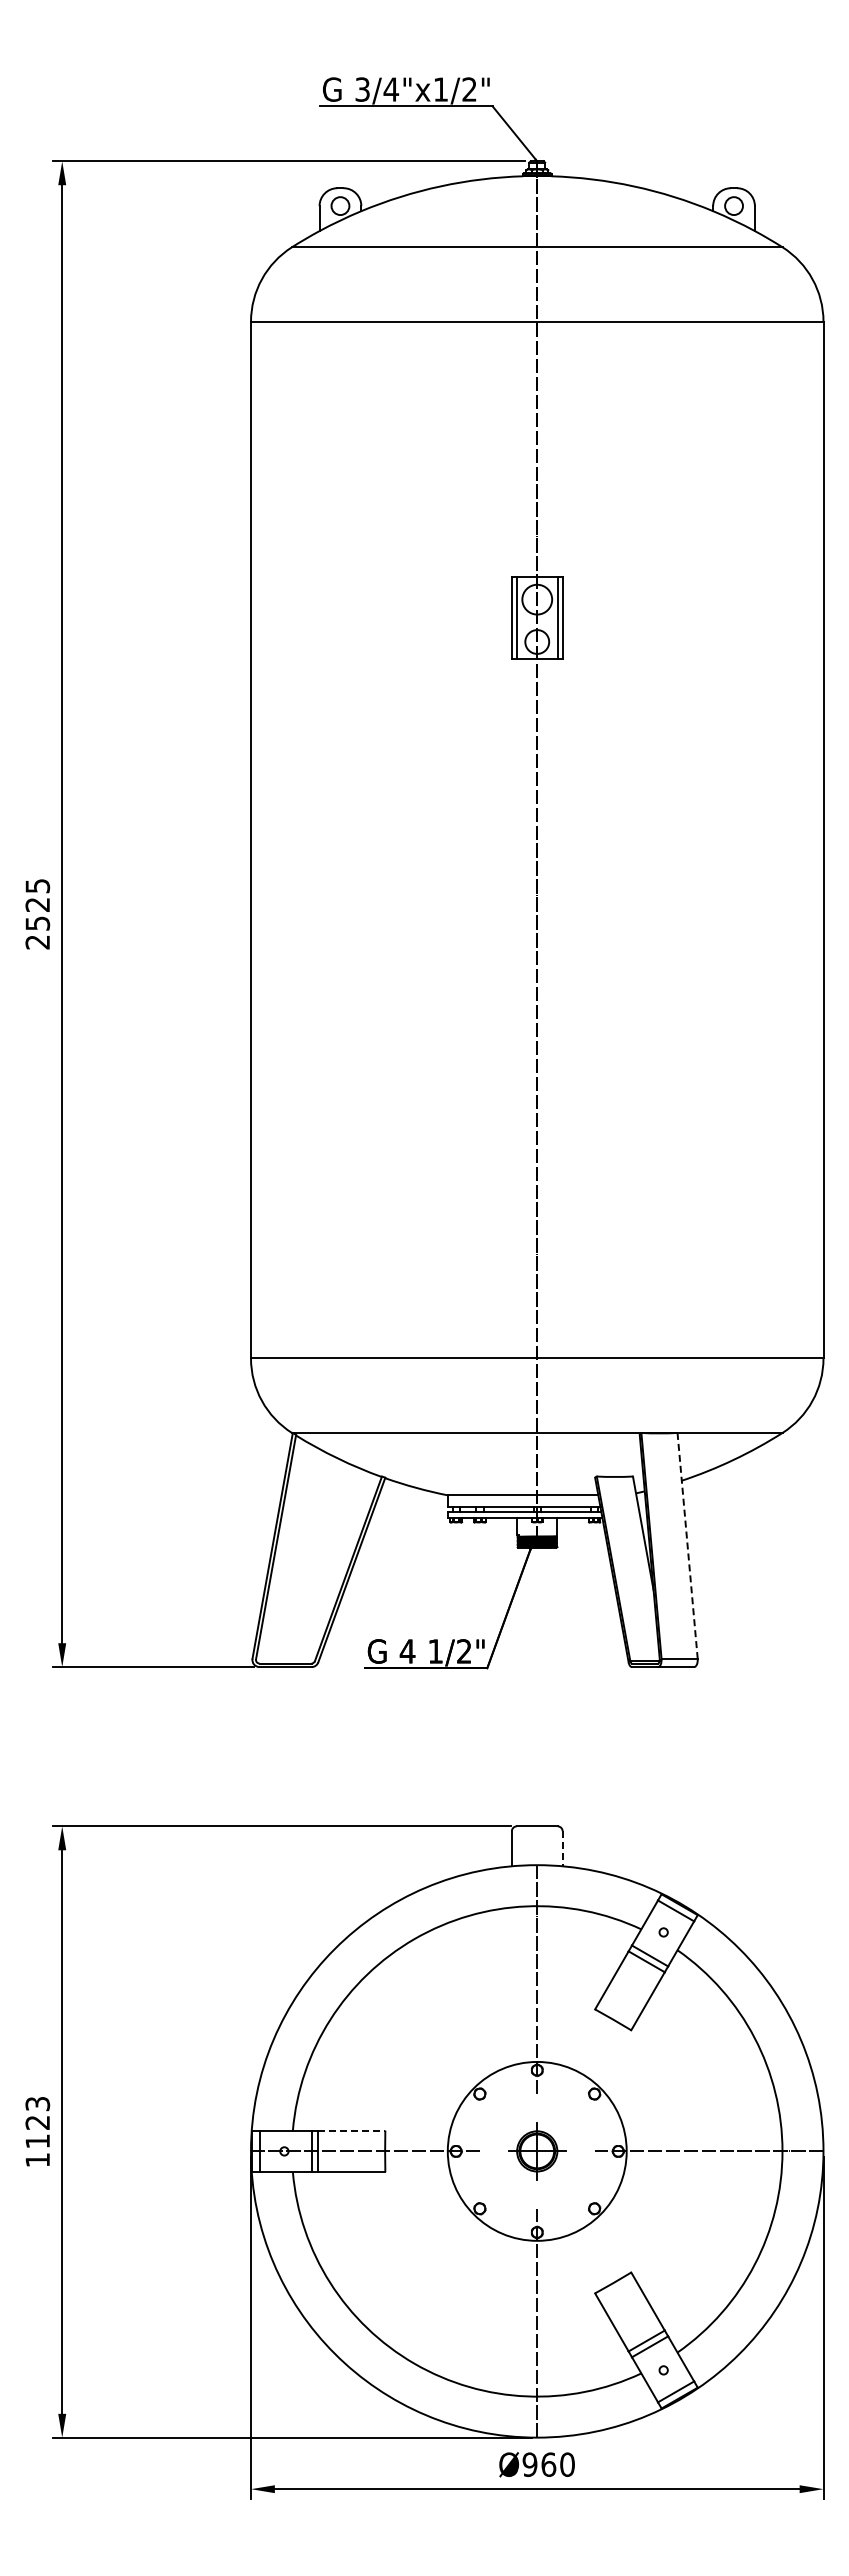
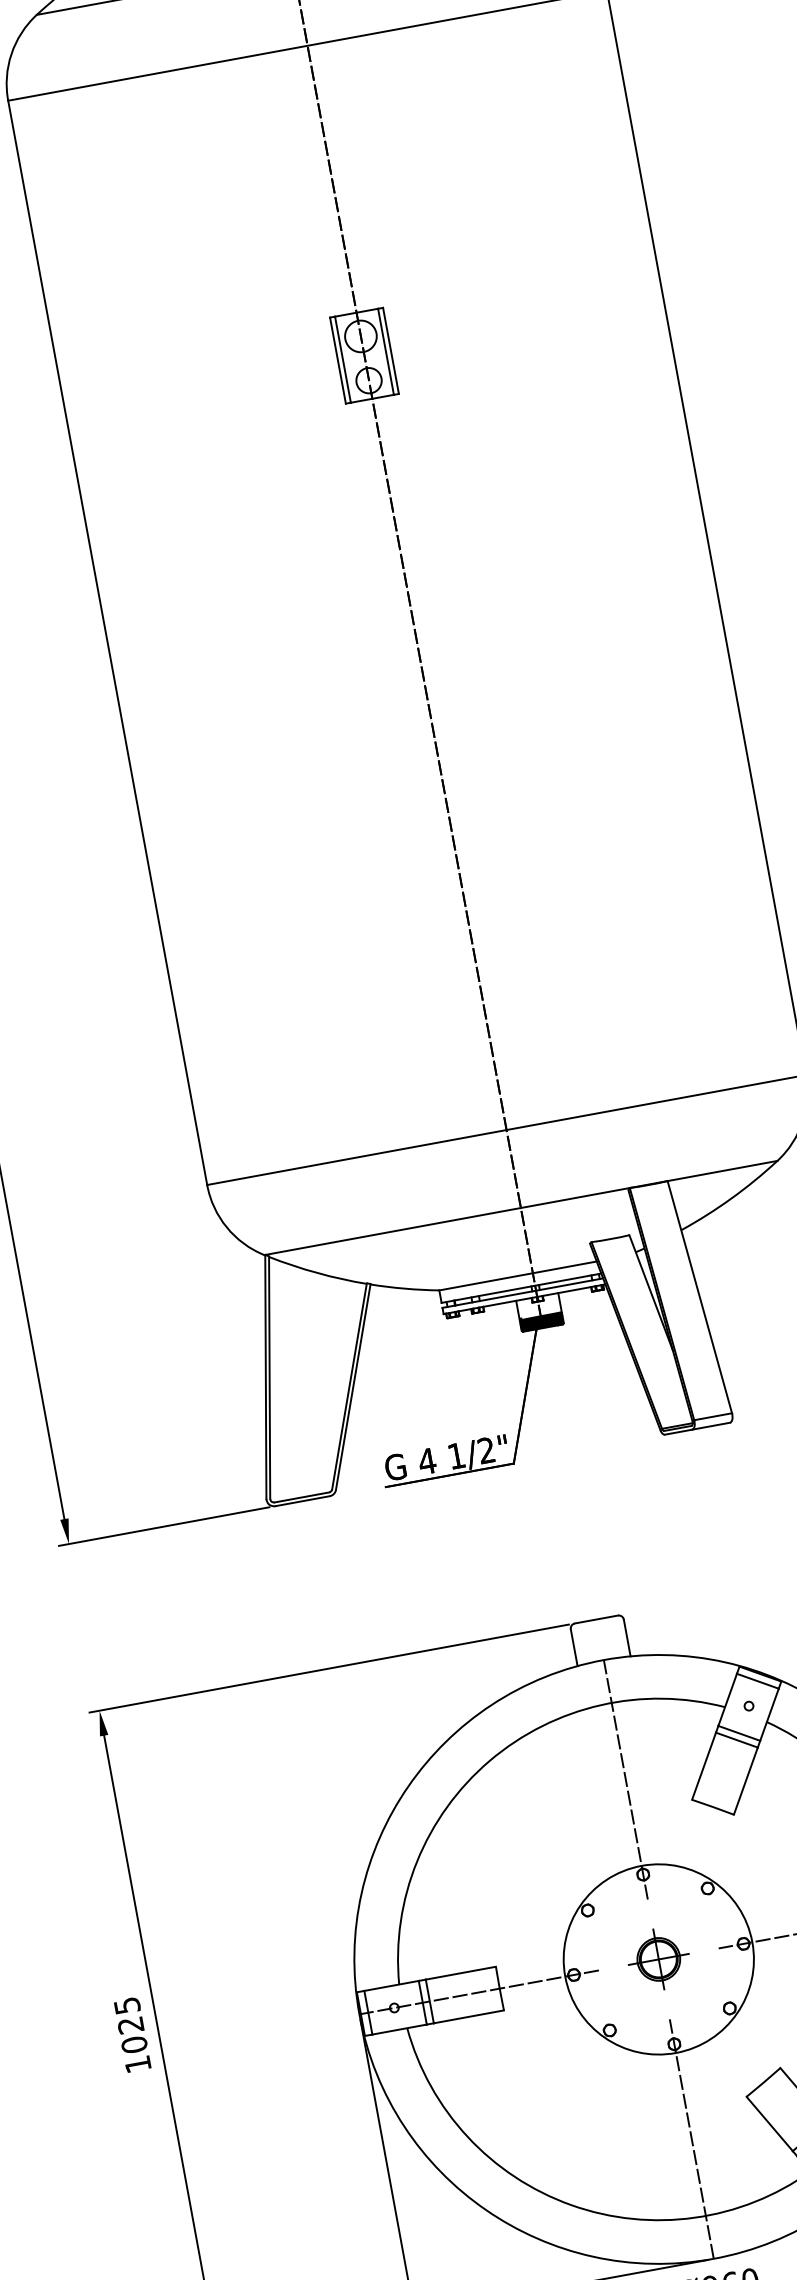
line: (687, 1546) -> (699, 1297), dashed -> solid
line: (562, 1848) -> (627, 1637), dashed -> solid
text: (37, 2122) -> (130, 2025), 1123 -> 1025
line: (351, 2130) -> (460, 1973), dashed -> solid

